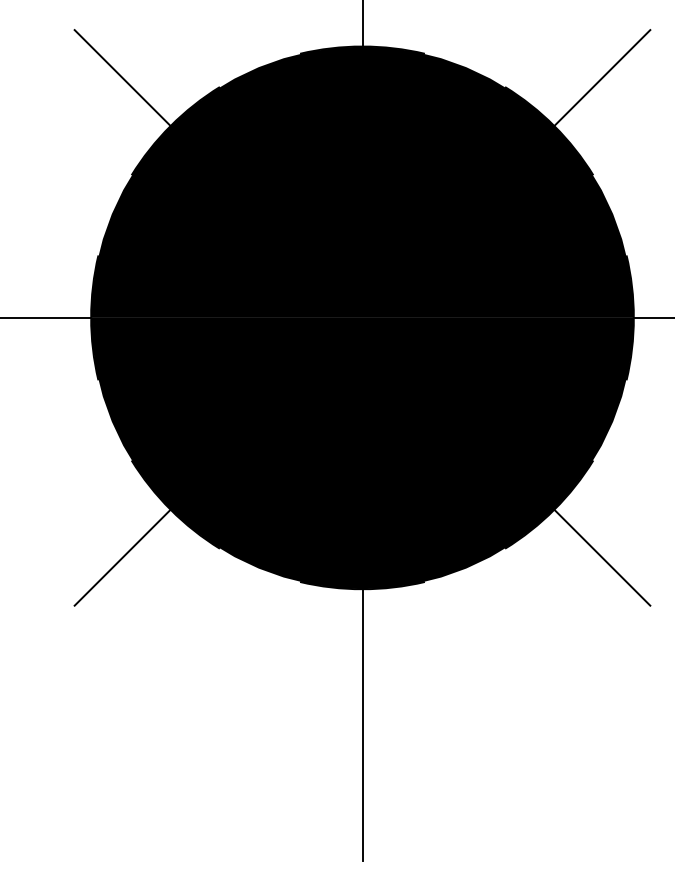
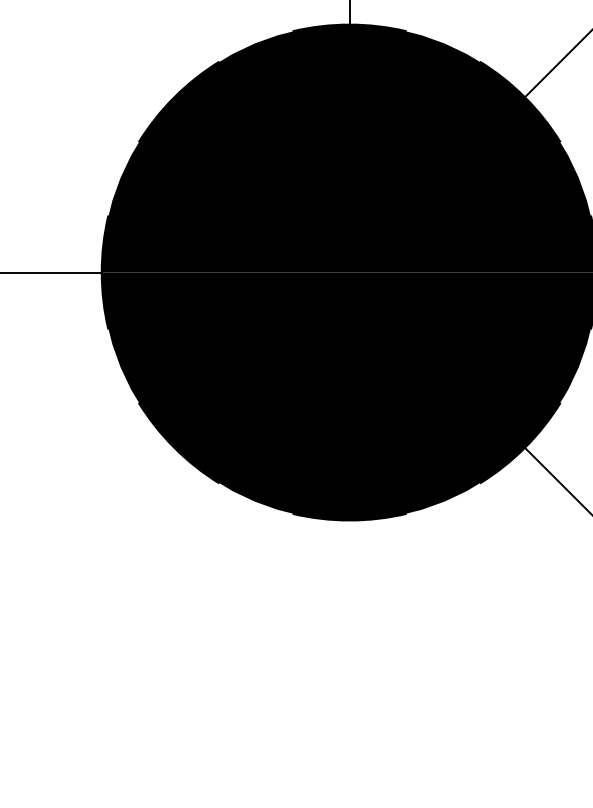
line: (122, 78) -> (130, 53), removed
line: (122, 557) -> (130, 491), removed
line: (362, 724) -> (349, 644), removed

